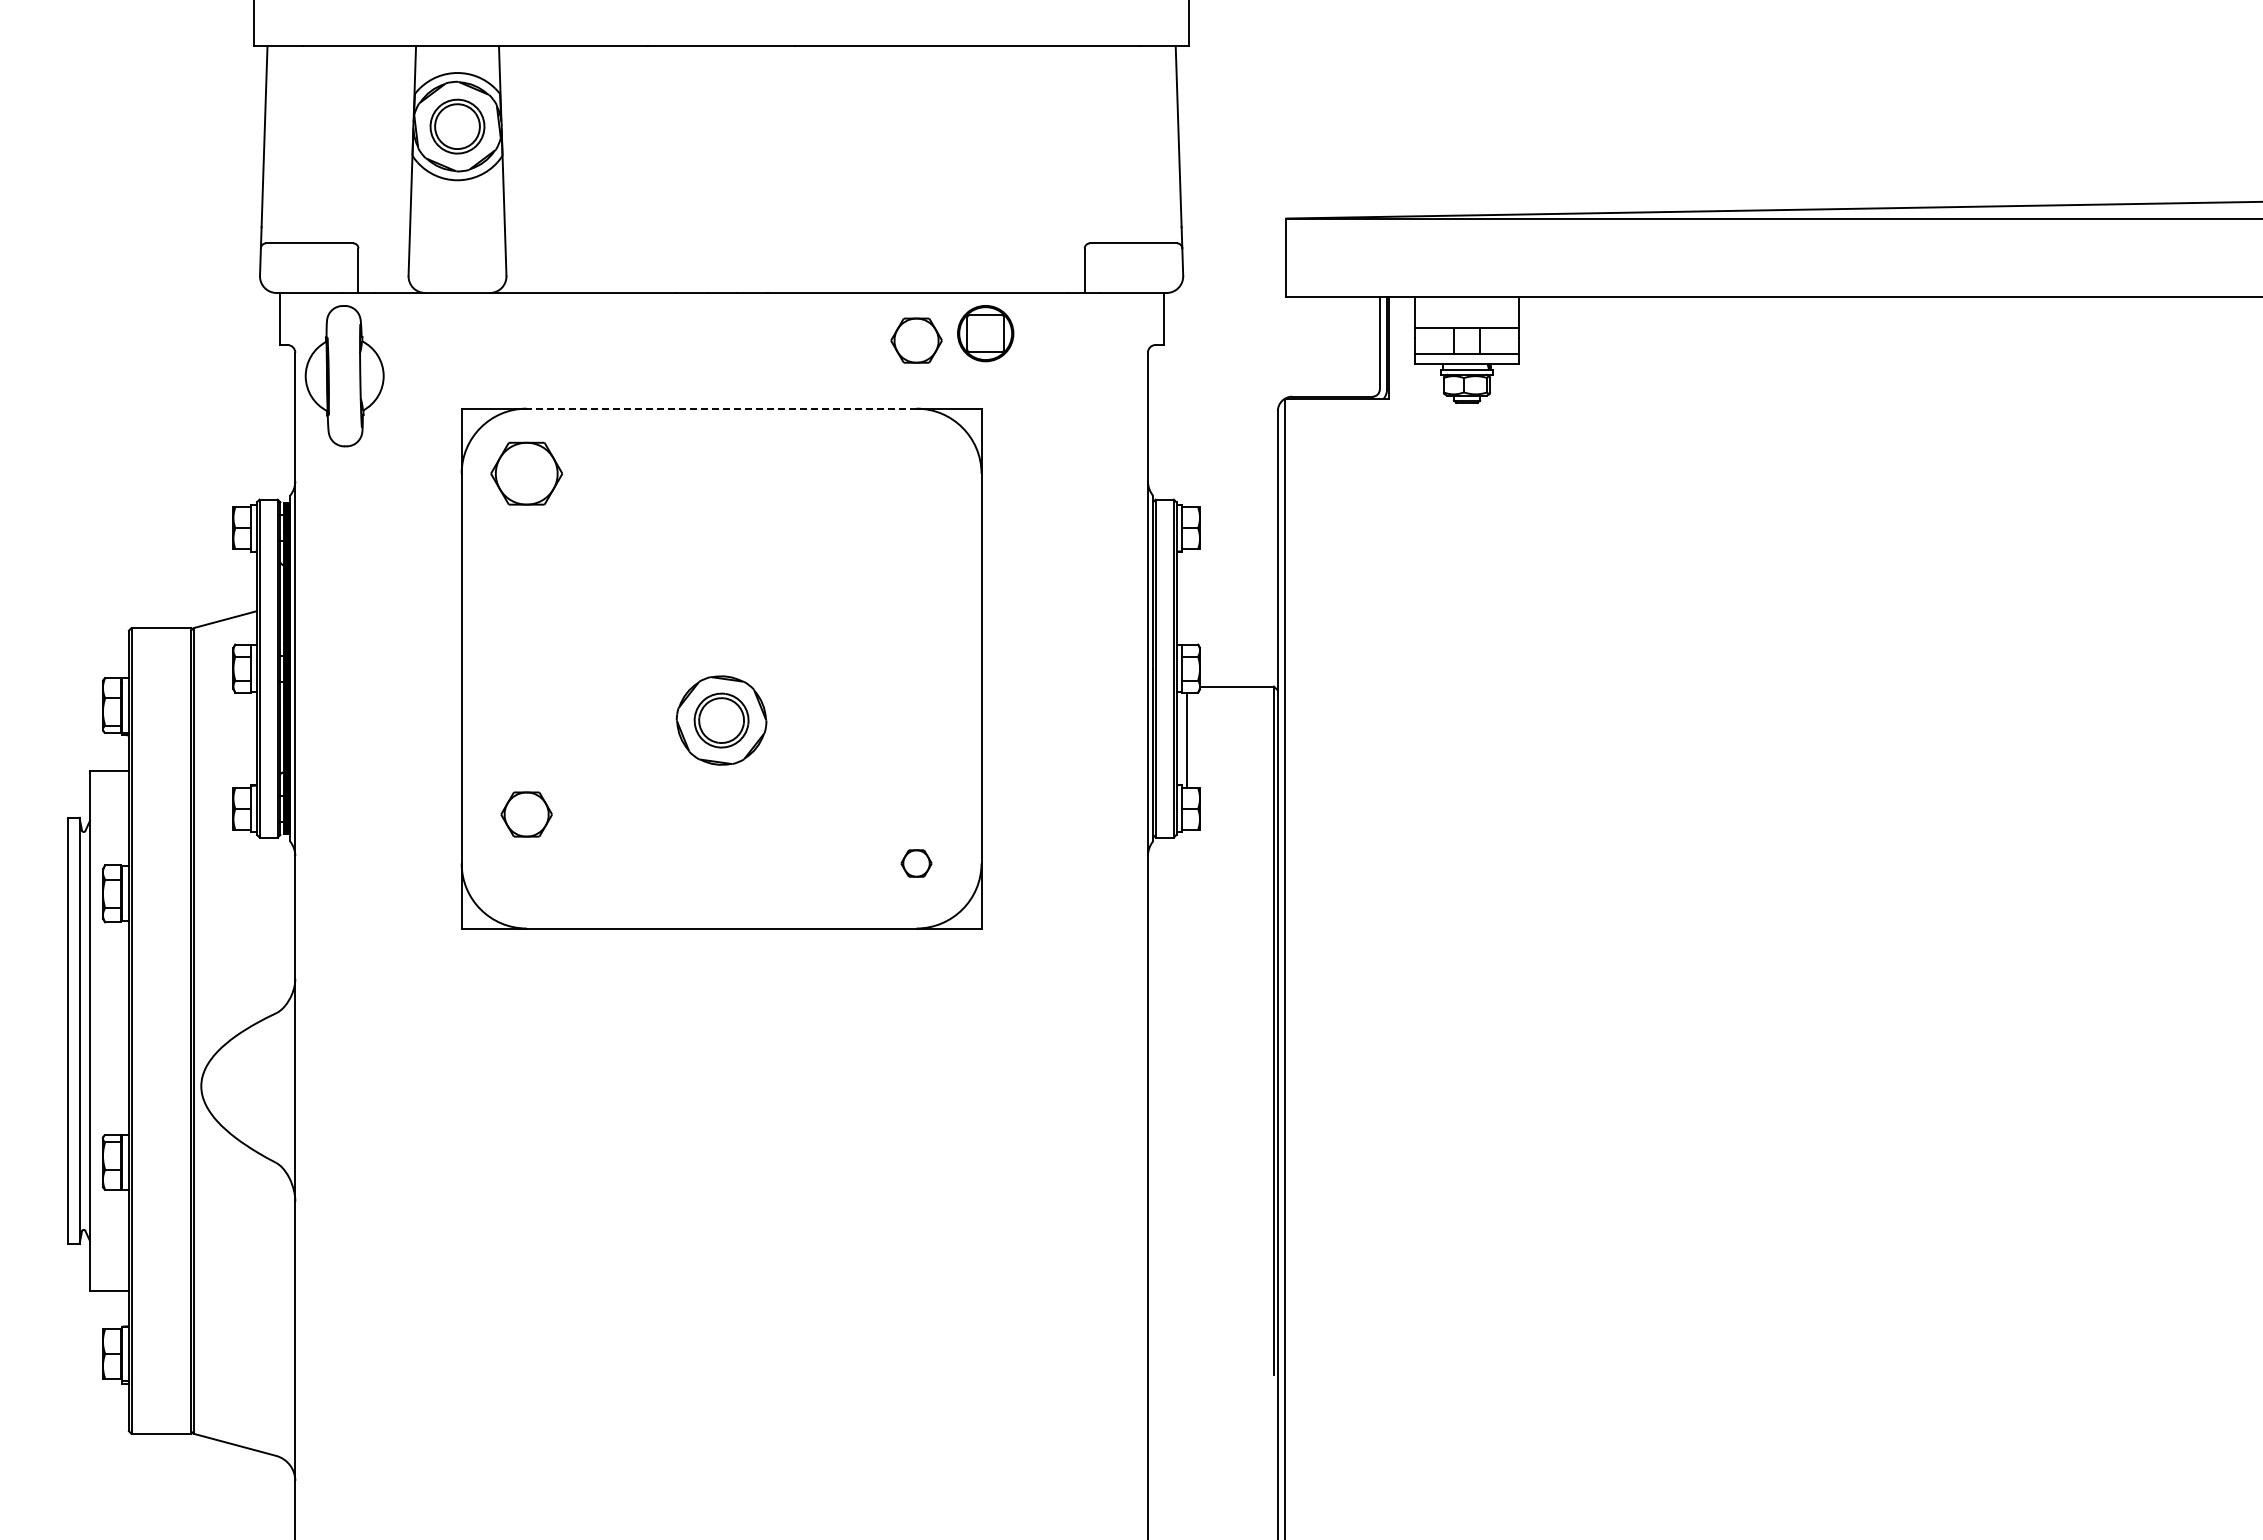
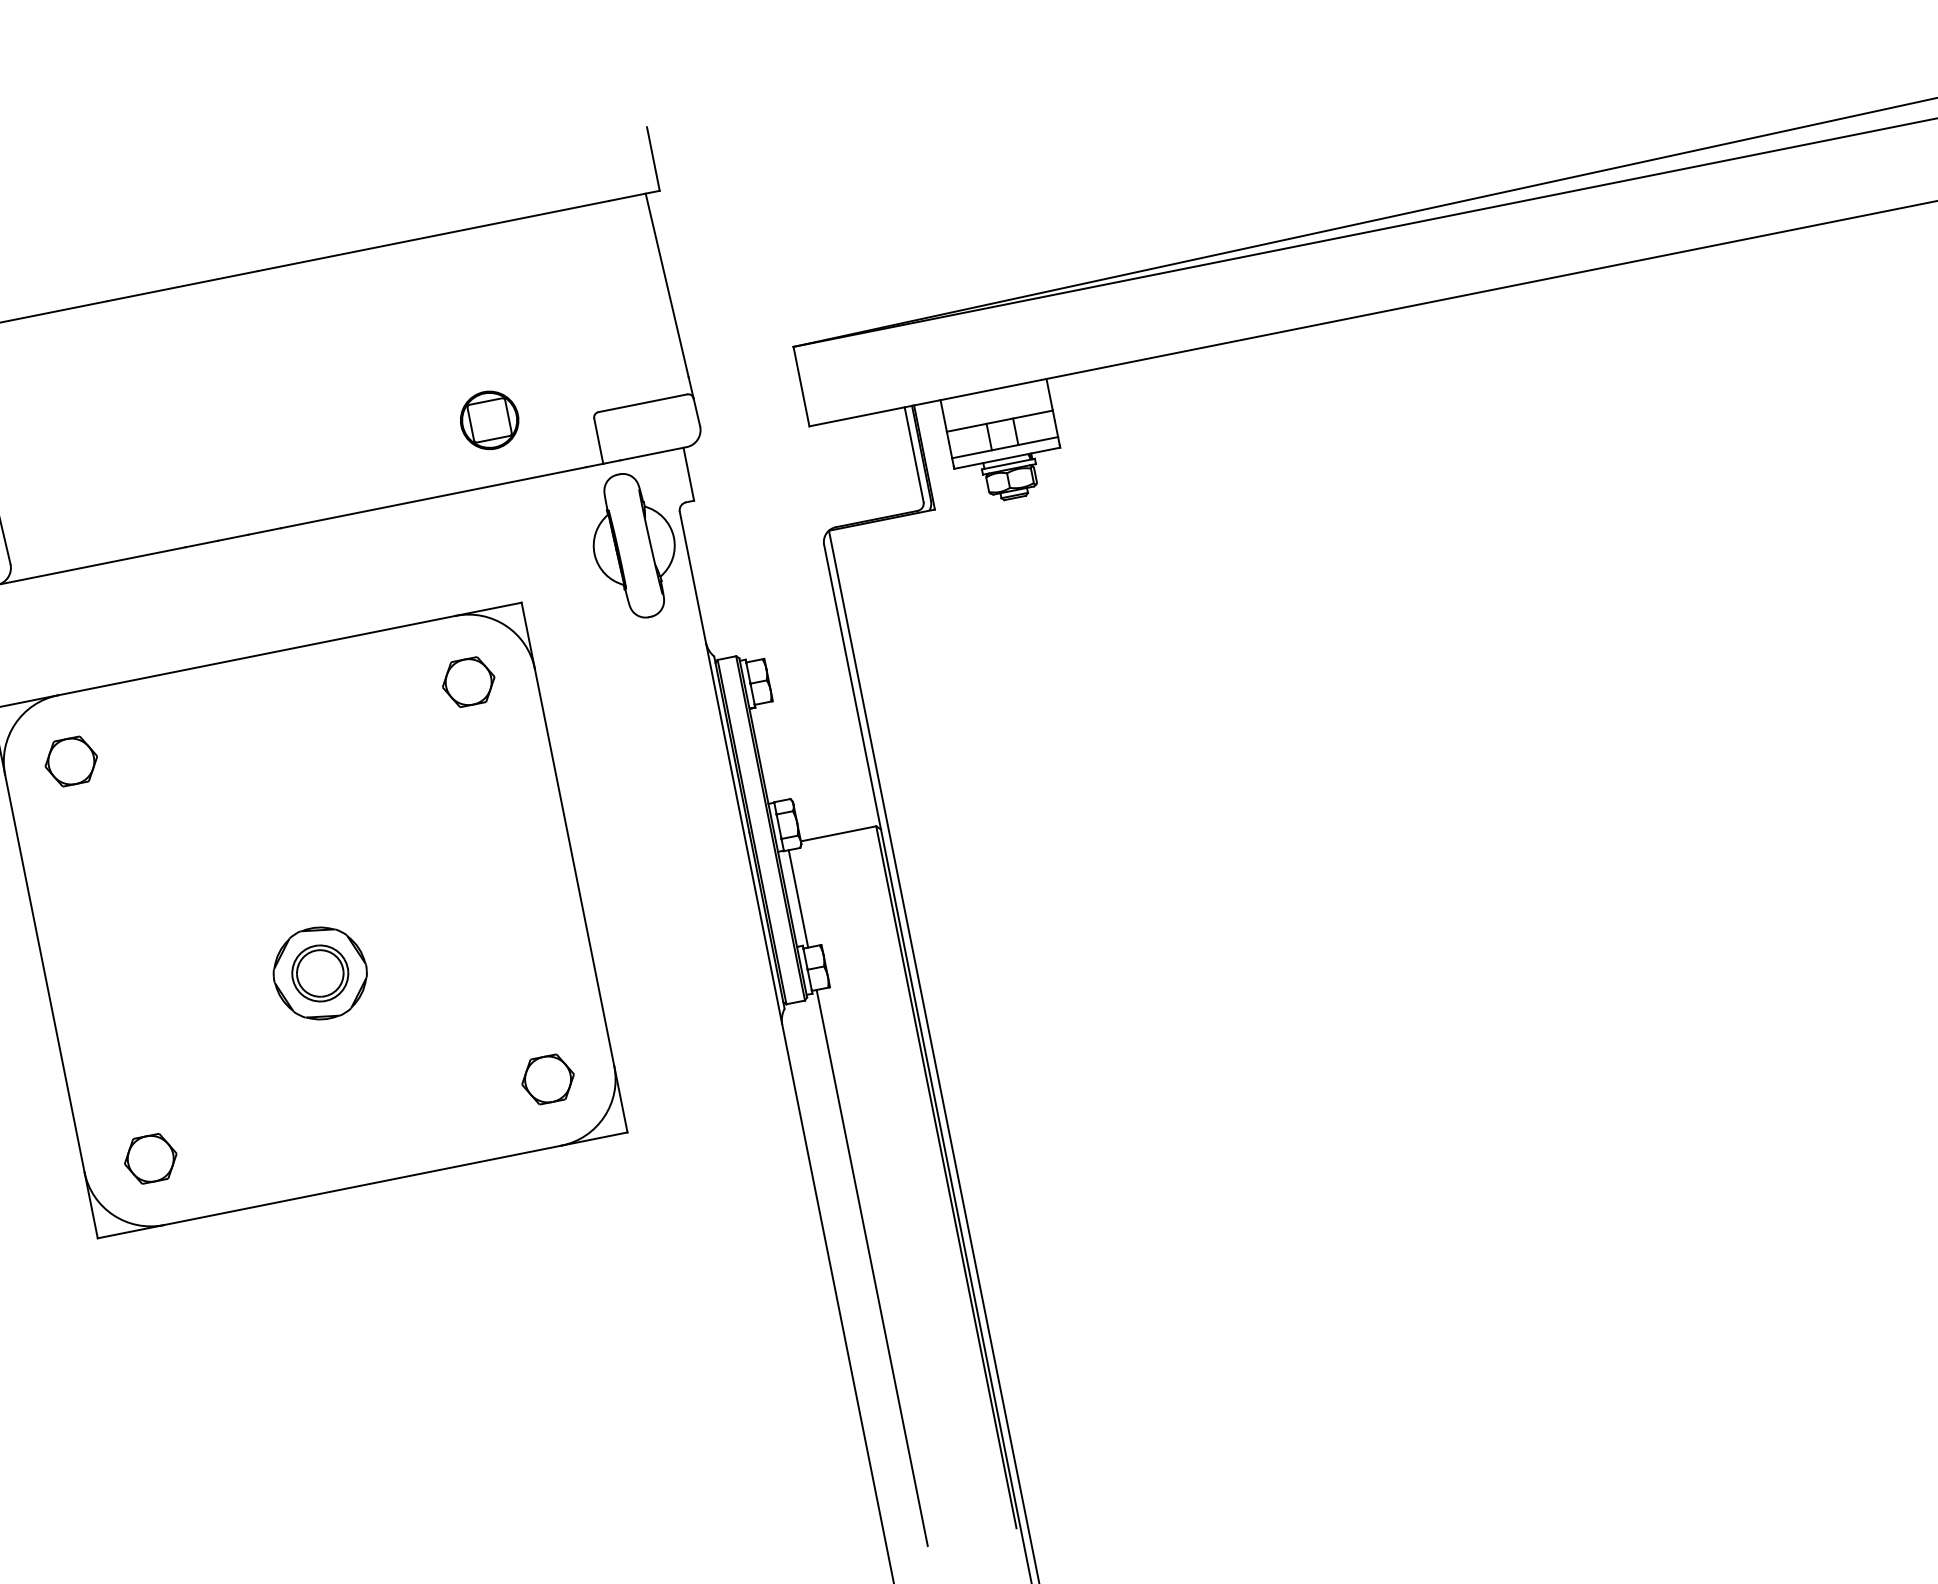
part: (985, 333) -> (489, 420), moved
part: (916, 340) -> (468, 682), moved
part: (1098, 376) -> (634, 546), added
line: (721, 408) -> (256, 655), dashed -> solid
part: (526, 473) -> (71, 761), size x0.71
part: (526, 814) -> (150, 1158), moved
part: (916, 863) -> (548, 1079), size x1.67
line: (1186, 1102) -> (871, 1268), added

